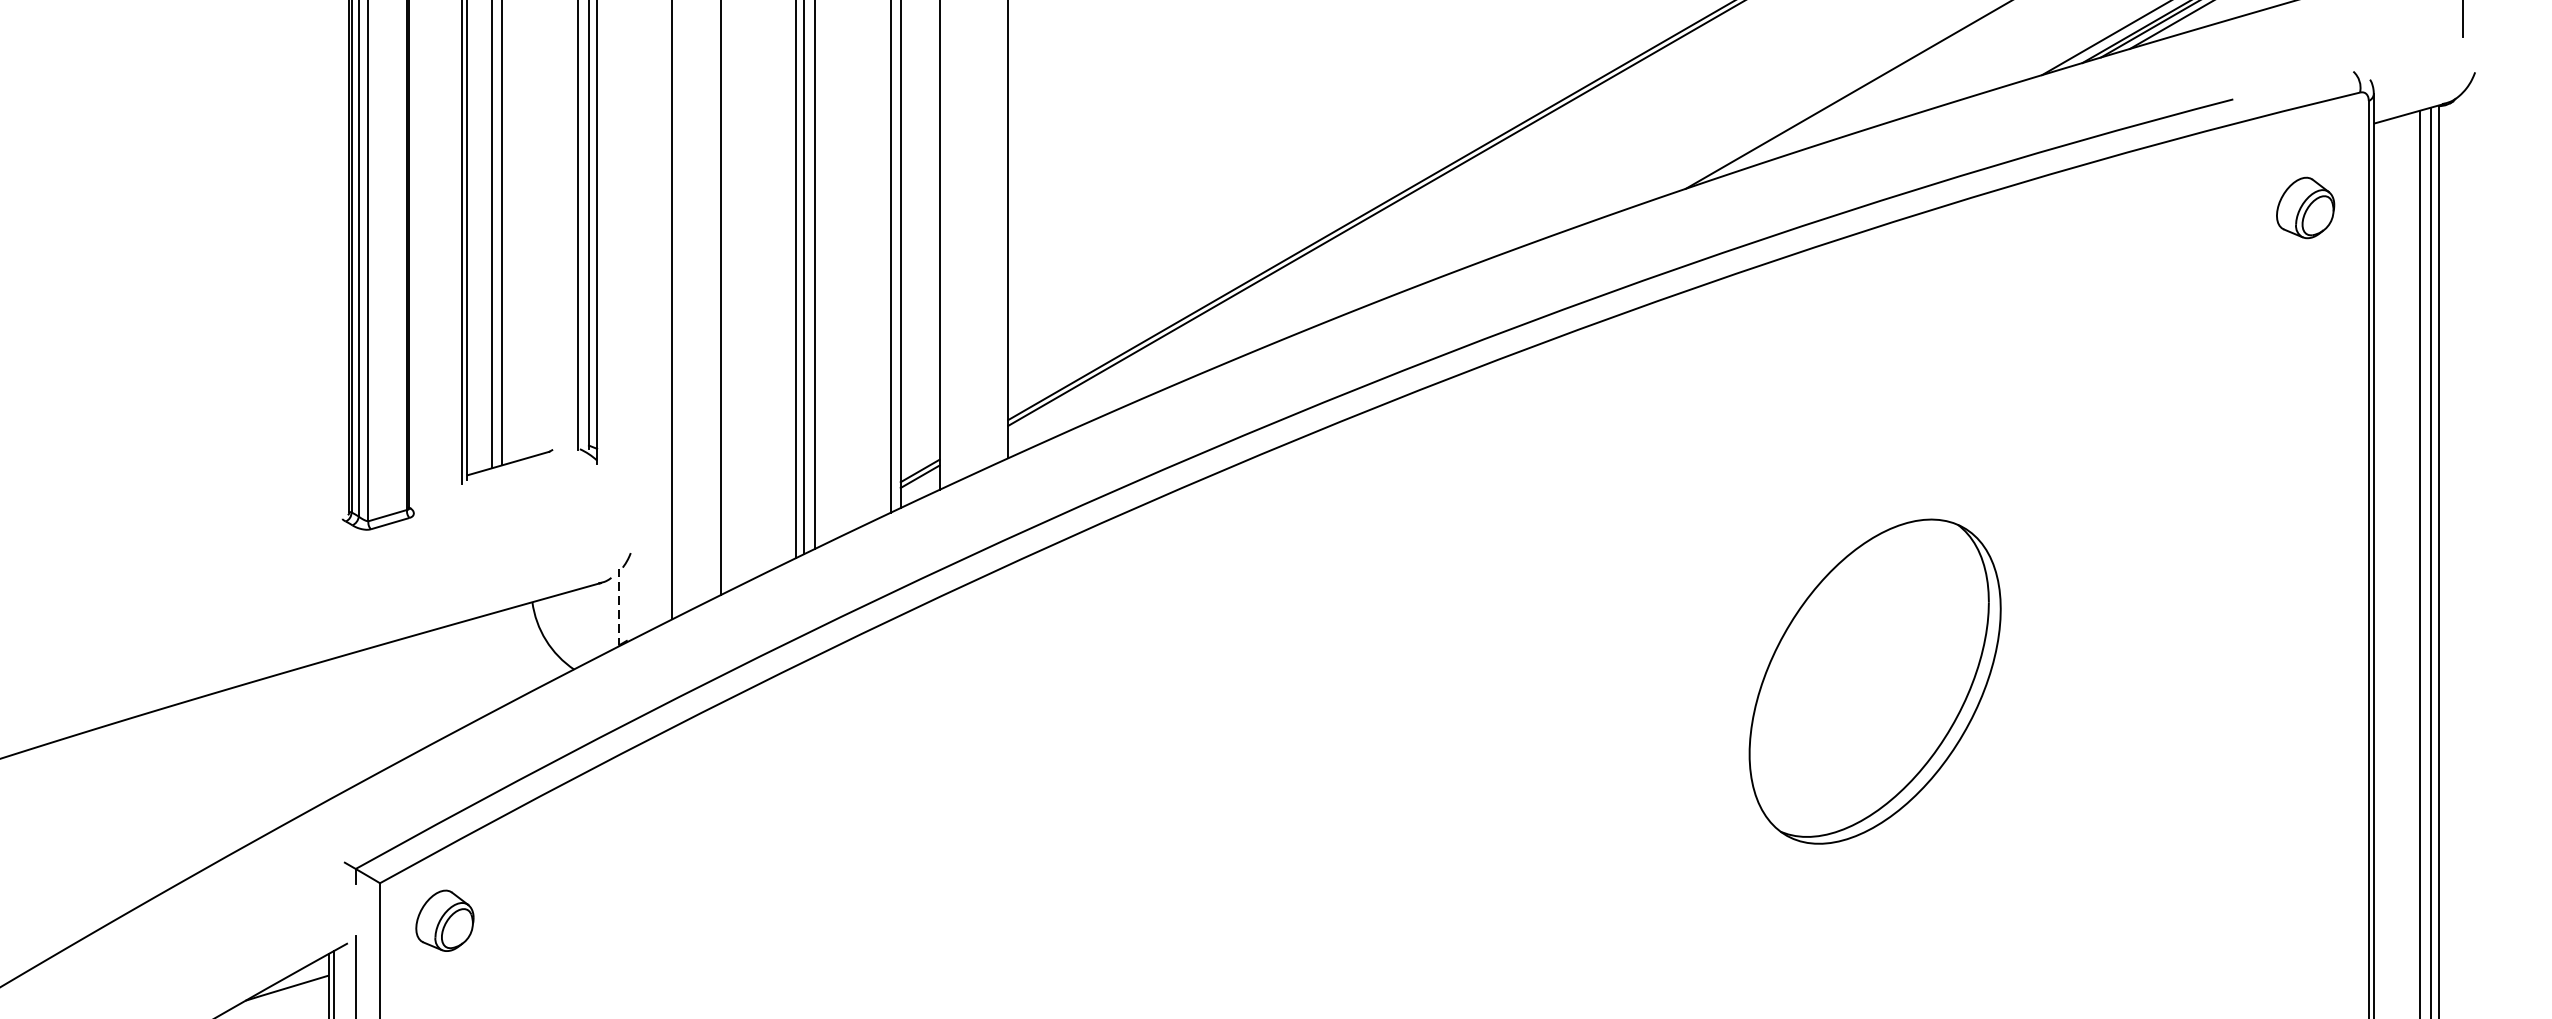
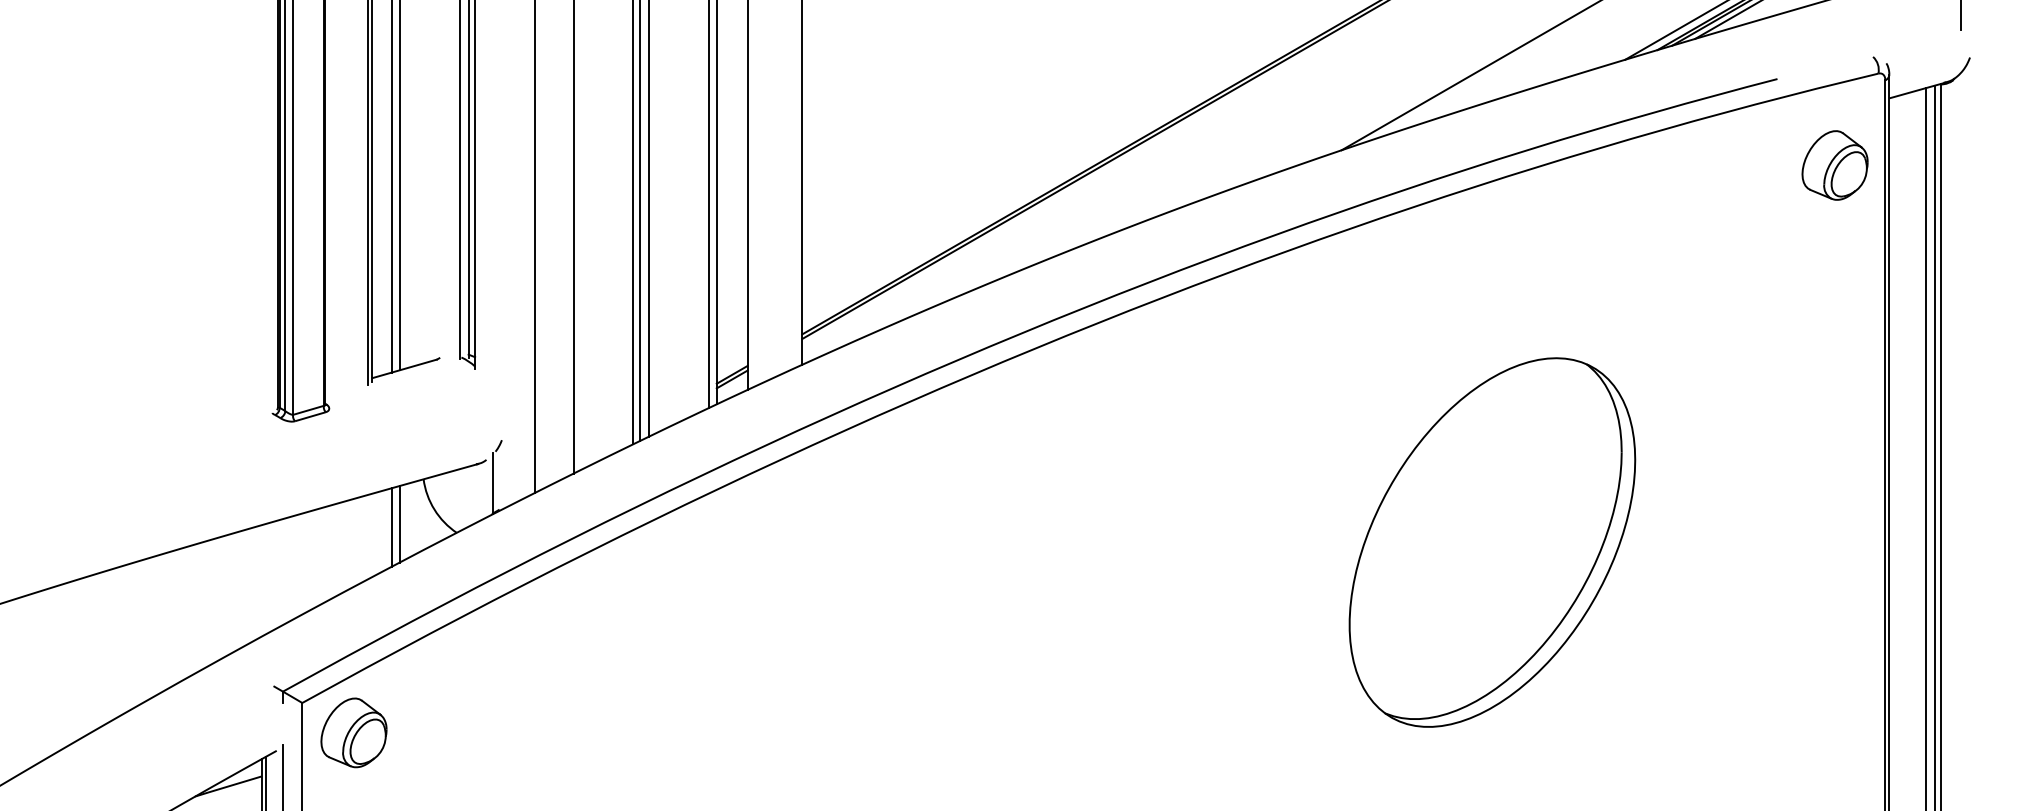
part: (2304, 207) -> (1834, 165), size x1.43
line: (618, 607) -> (492, 483), dashed -> solid
line: (502, 658) -> (399, 524), added
line: (492, 662) -> (391, 527), added
part: (1875, 681) -> (1492, 542), size x1.43
part: (444, 920) -> (353, 732), size x1.43

